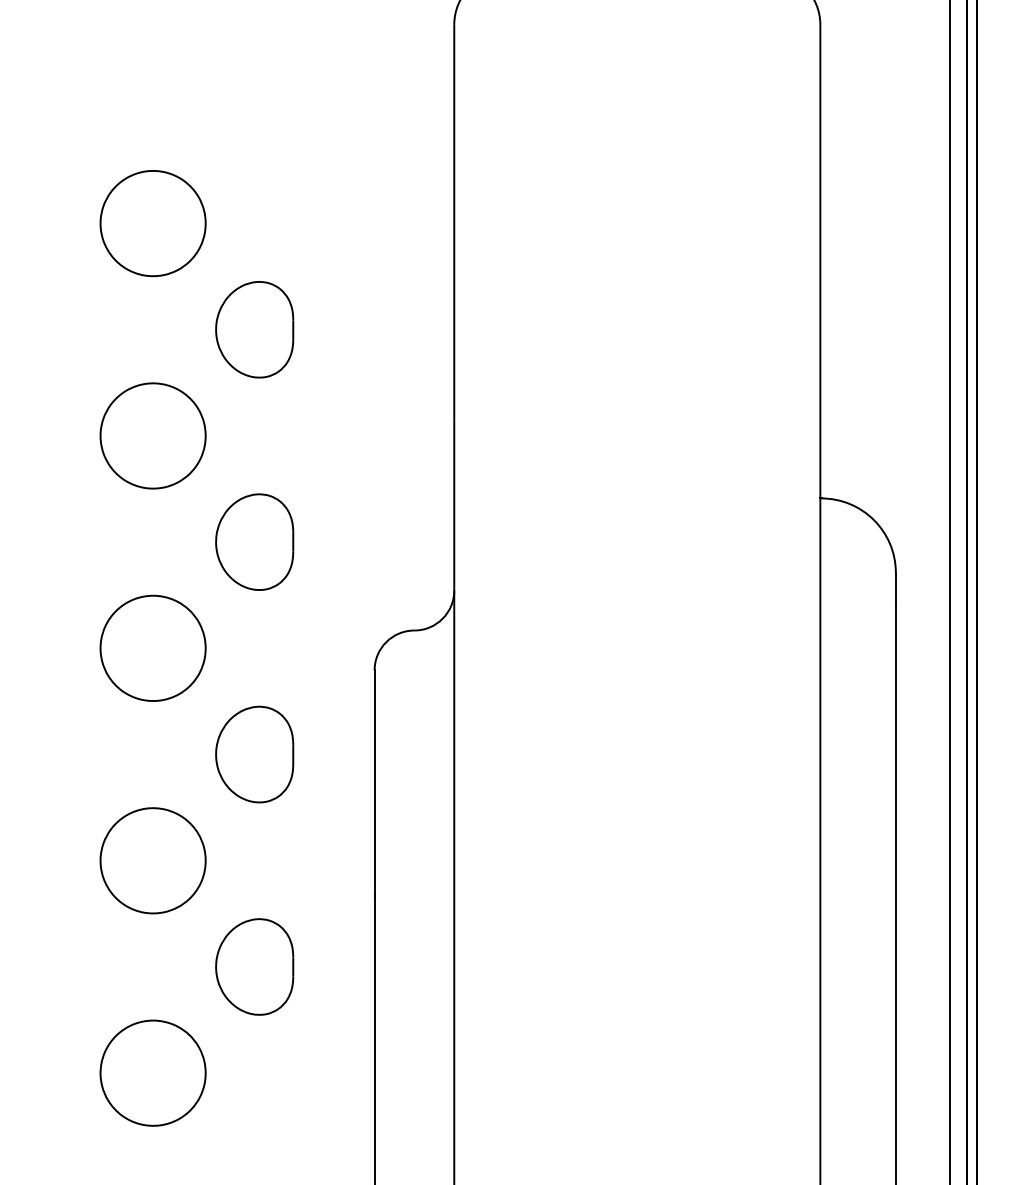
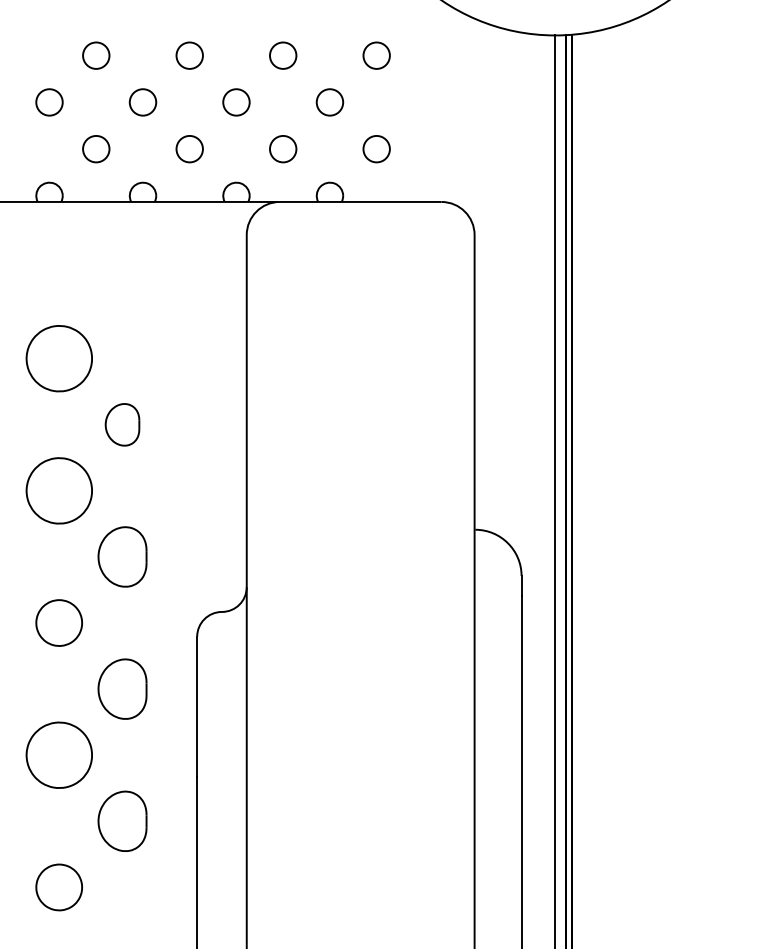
part: (254, 329) -> (122, 424), size x0.7
part: (151, 647) -> (58, 622), size x0.7
part: (151, 1073) -> (58, 887), size x0.7

